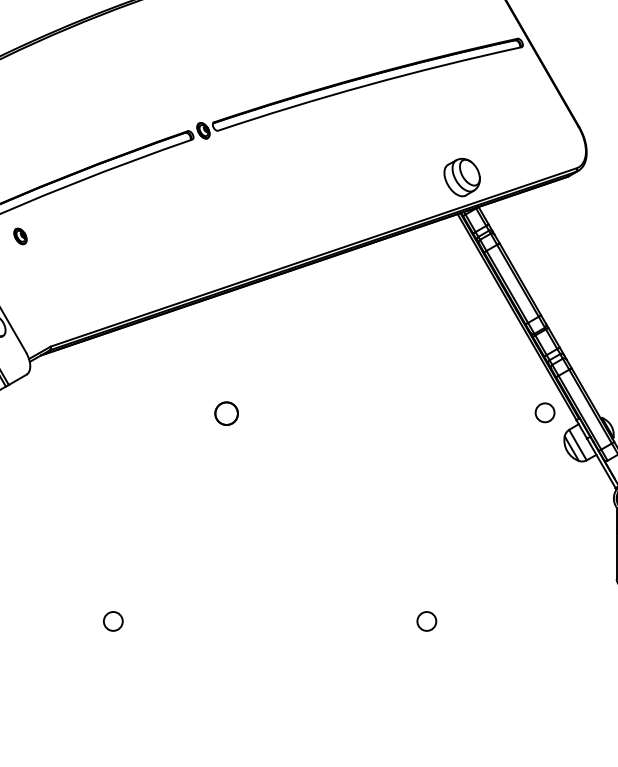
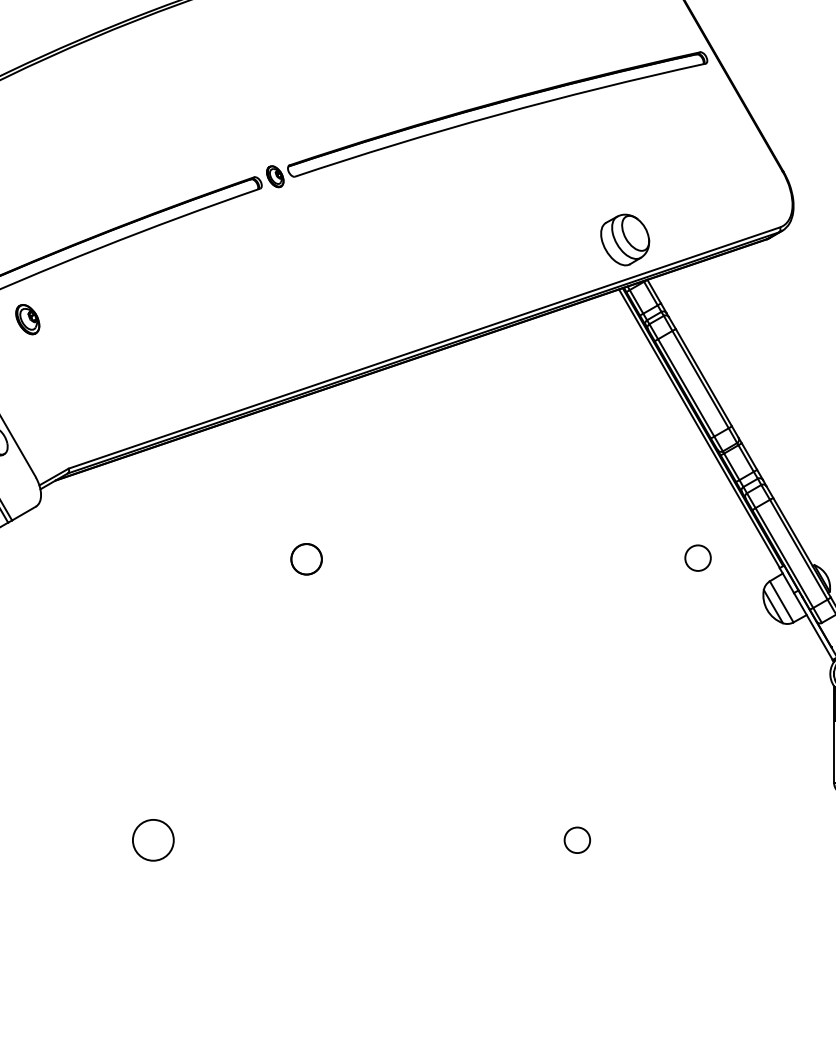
part: (20, 236) -> (27, 319), size x1.4
circle: (544, 412) -> (697, 557), moved
circle: (112, 621) -> (152, 840), size x1.6

